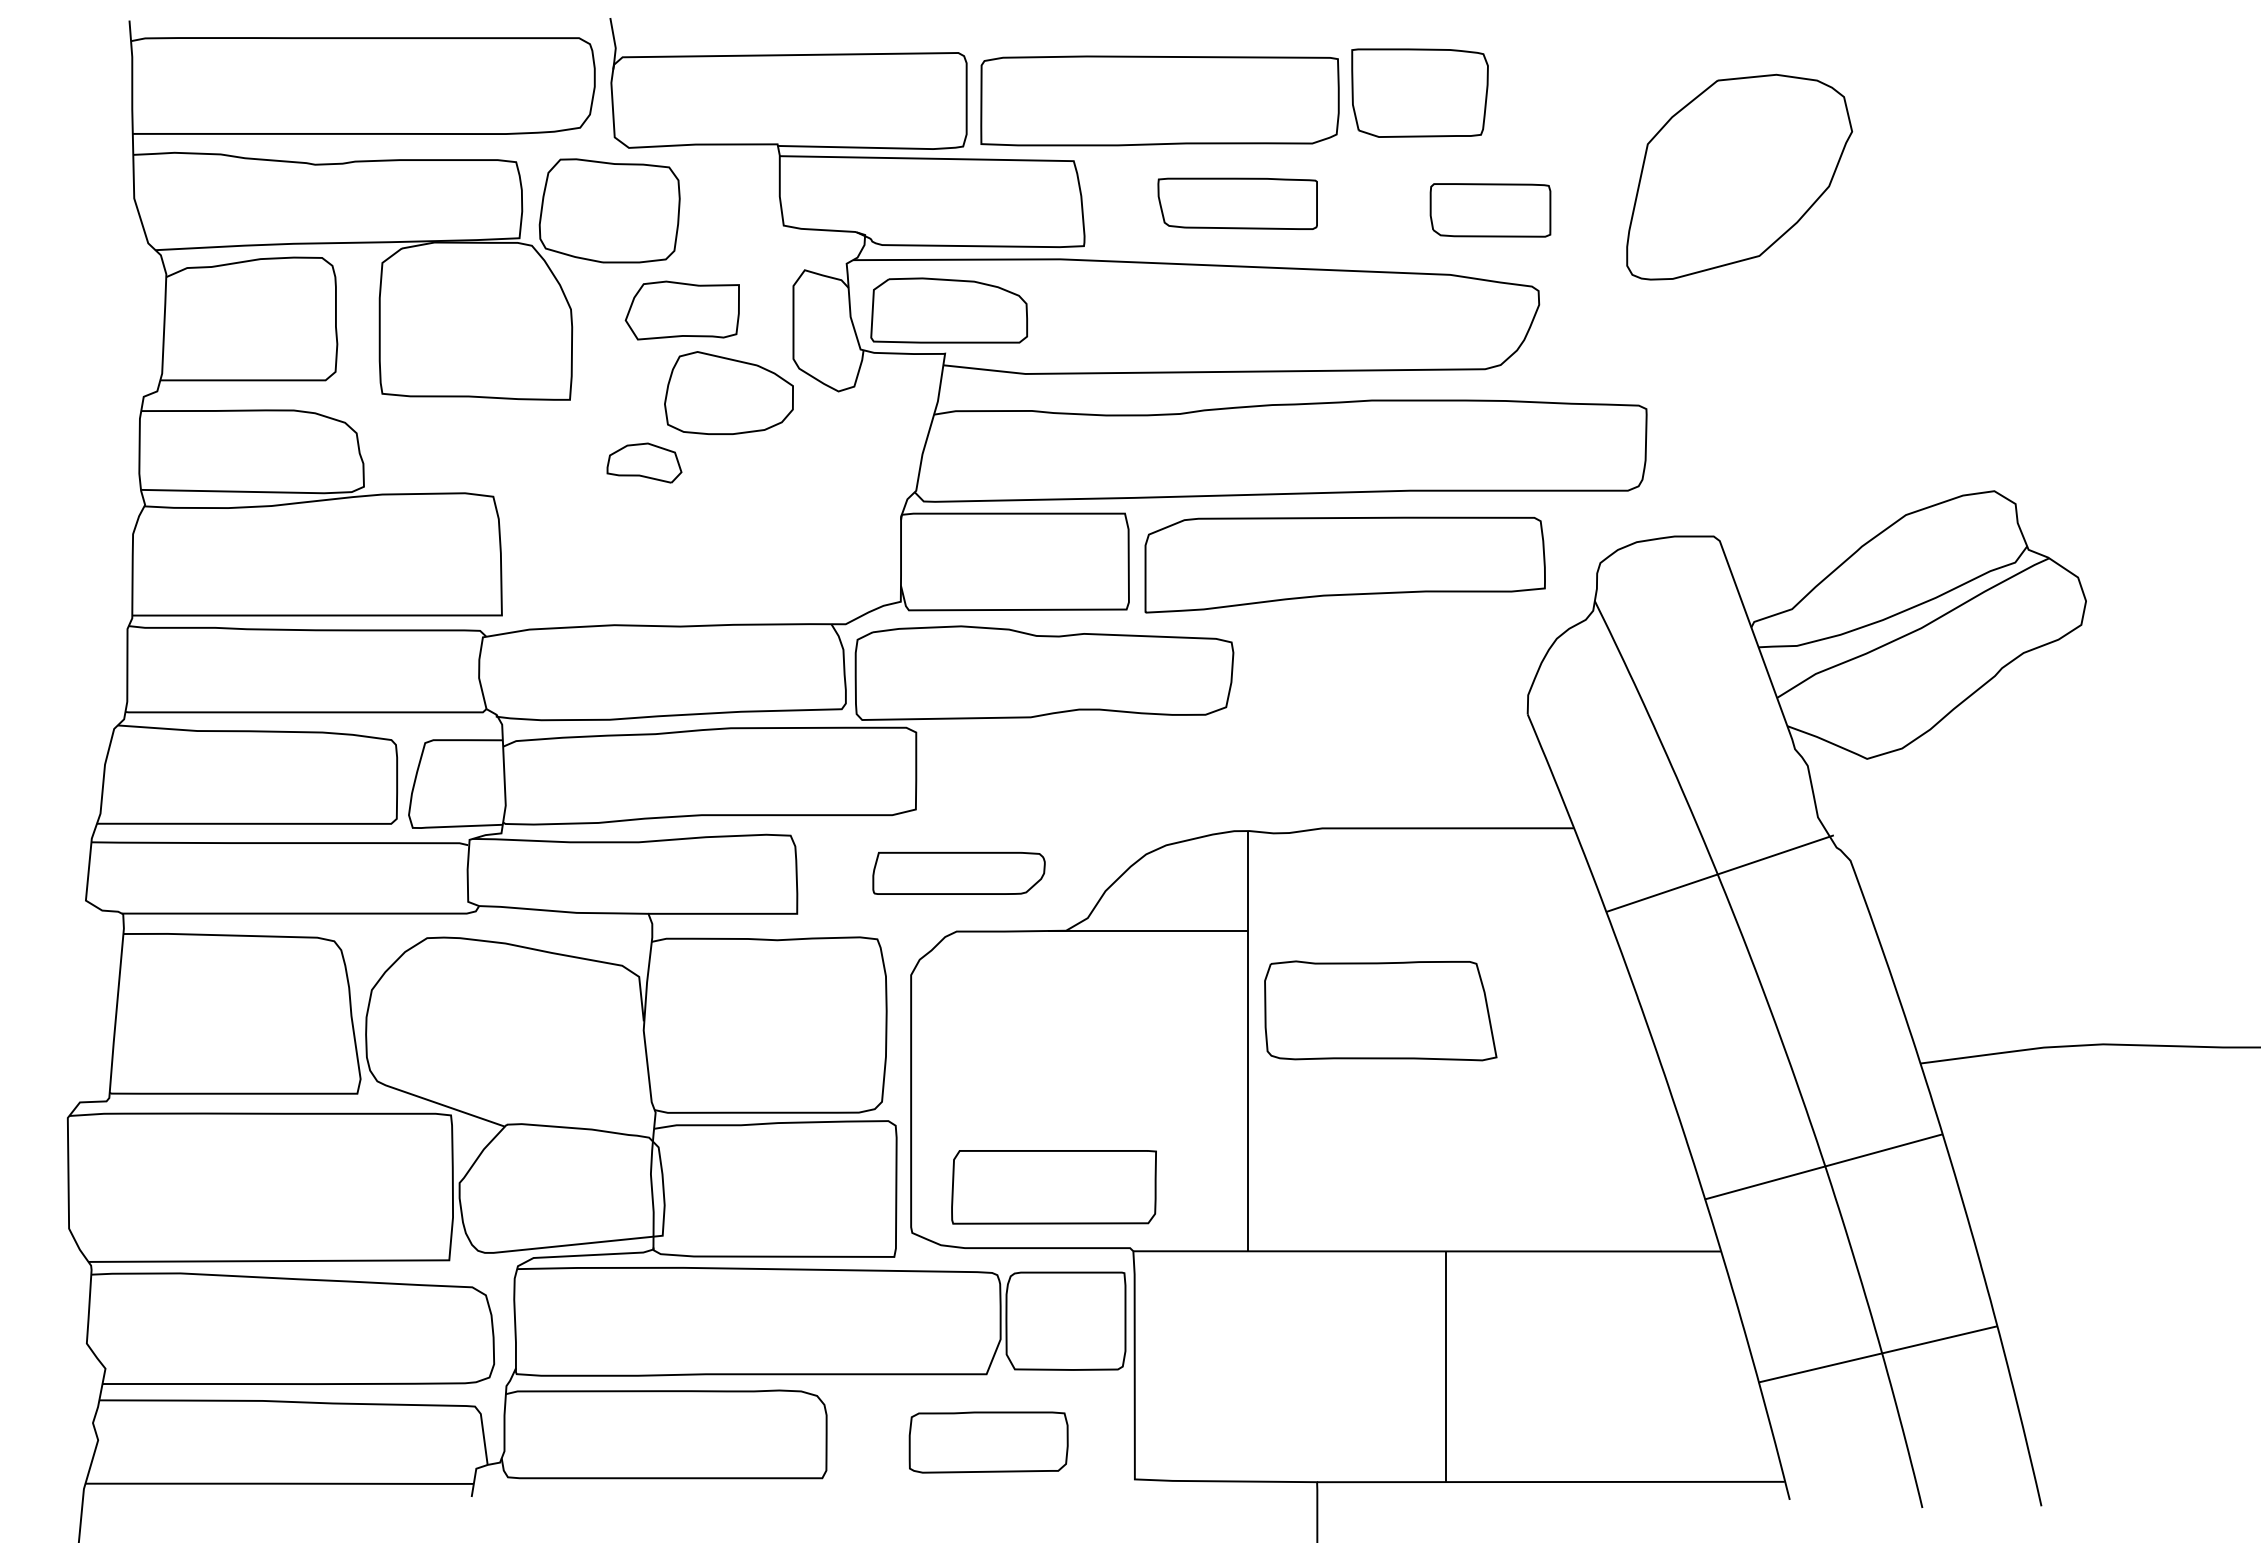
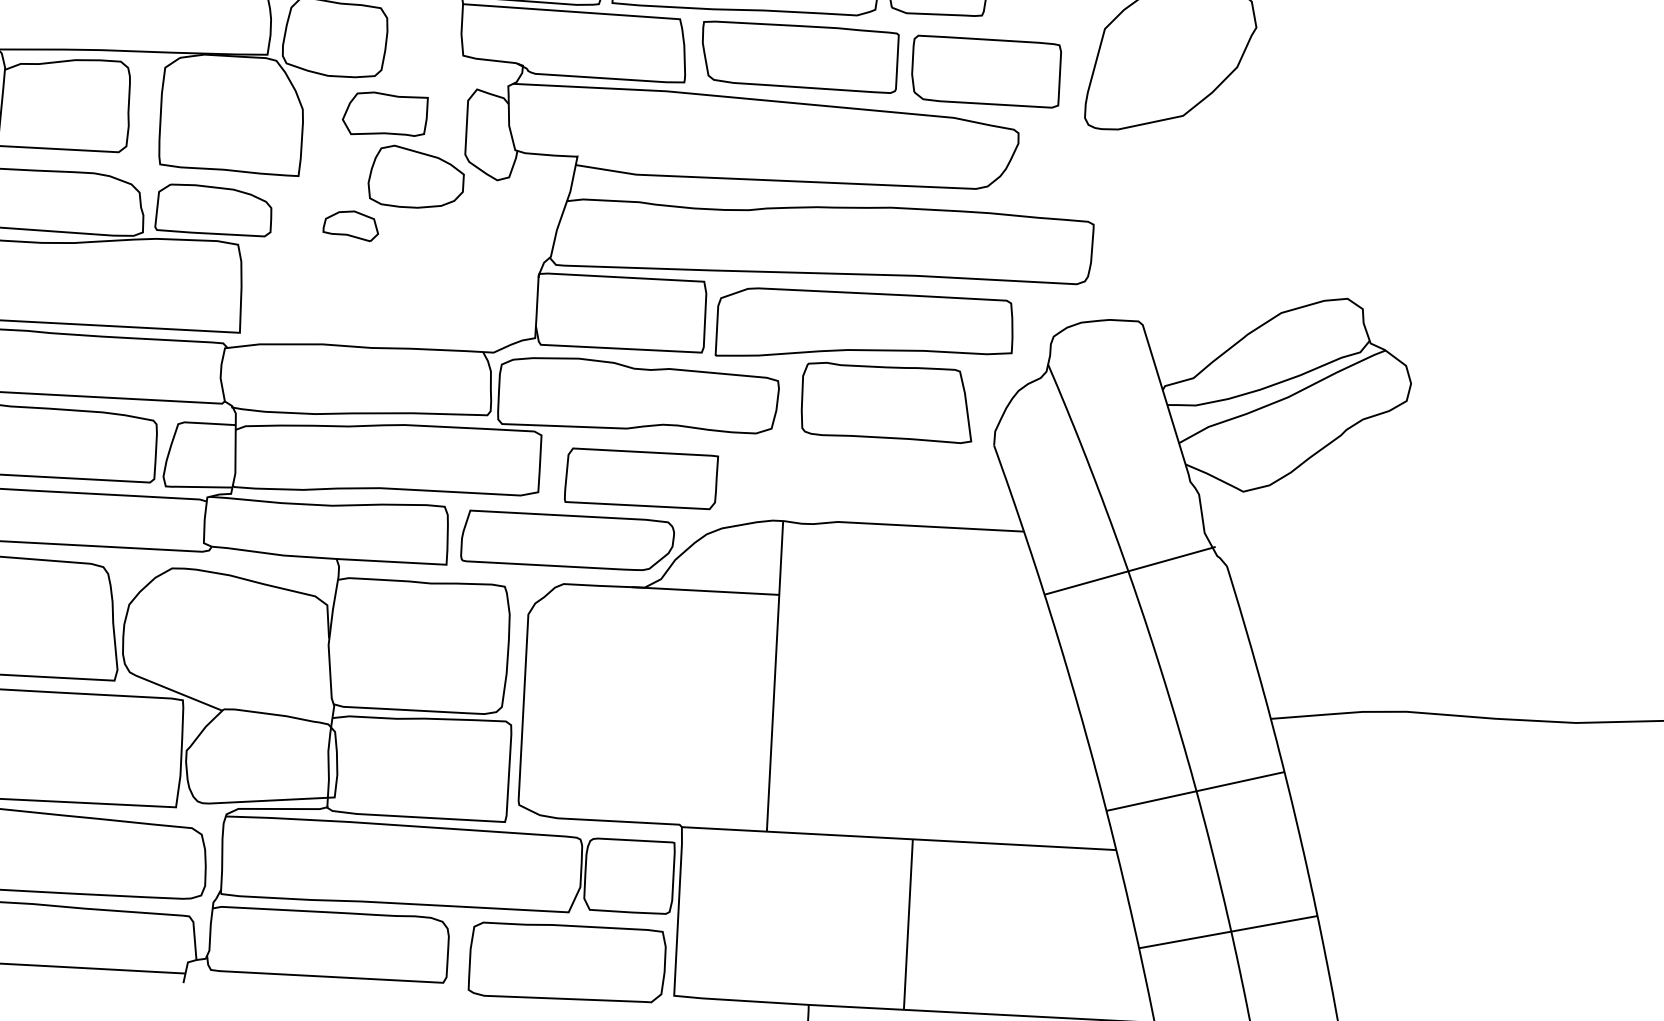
part: (1237, 203) -> (799, 56), size x1.67
part: (1490, 210) -> (986, 71), size x1.67
part: (948, 310) -> (213, 209), moved
part: (958, 873) -> (567, 541), size x1.67
part: (1380, 1010) -> (887, 402), moved
part: (1053, 1187) -> (640, 479), moved
part: (988, 1442) -> (567, 962), size x1.67

